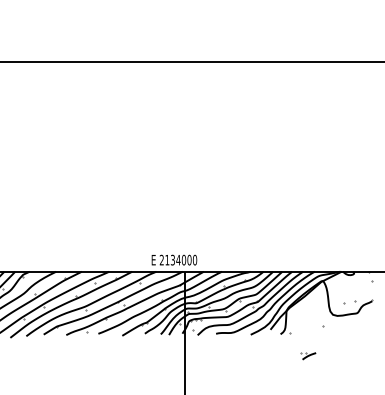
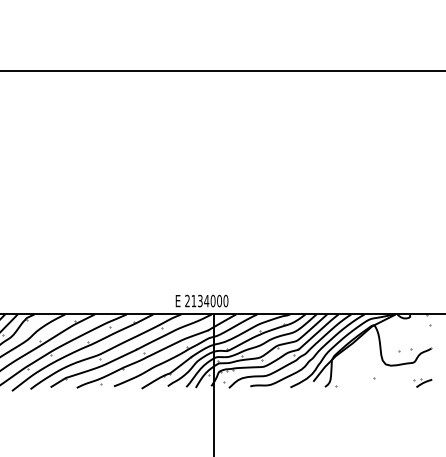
part: (307, 355) -> (422, 382), moved

